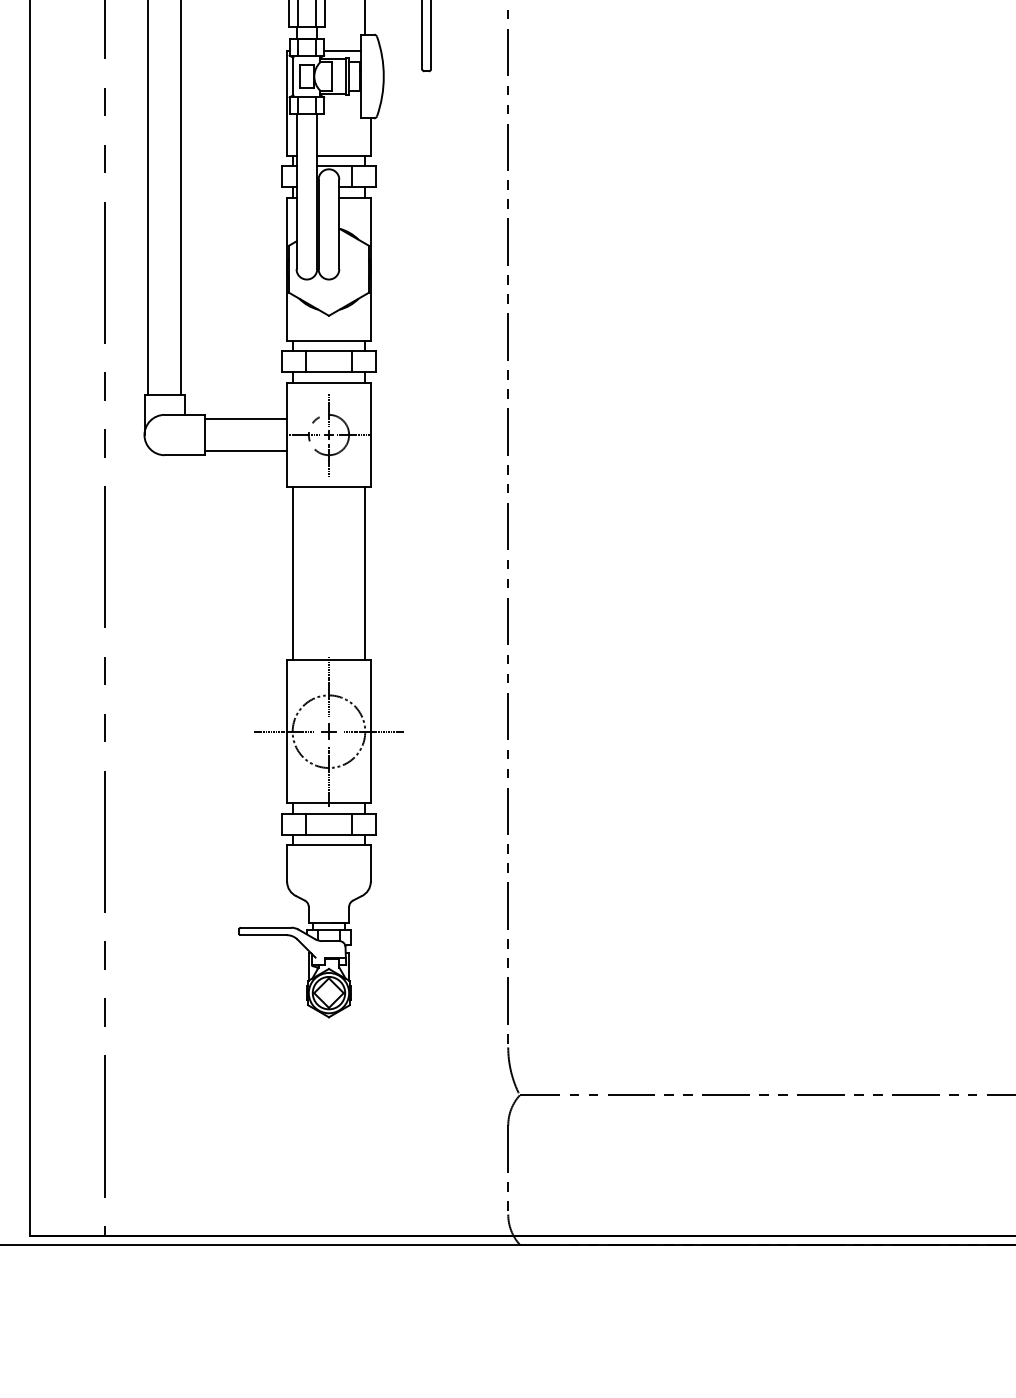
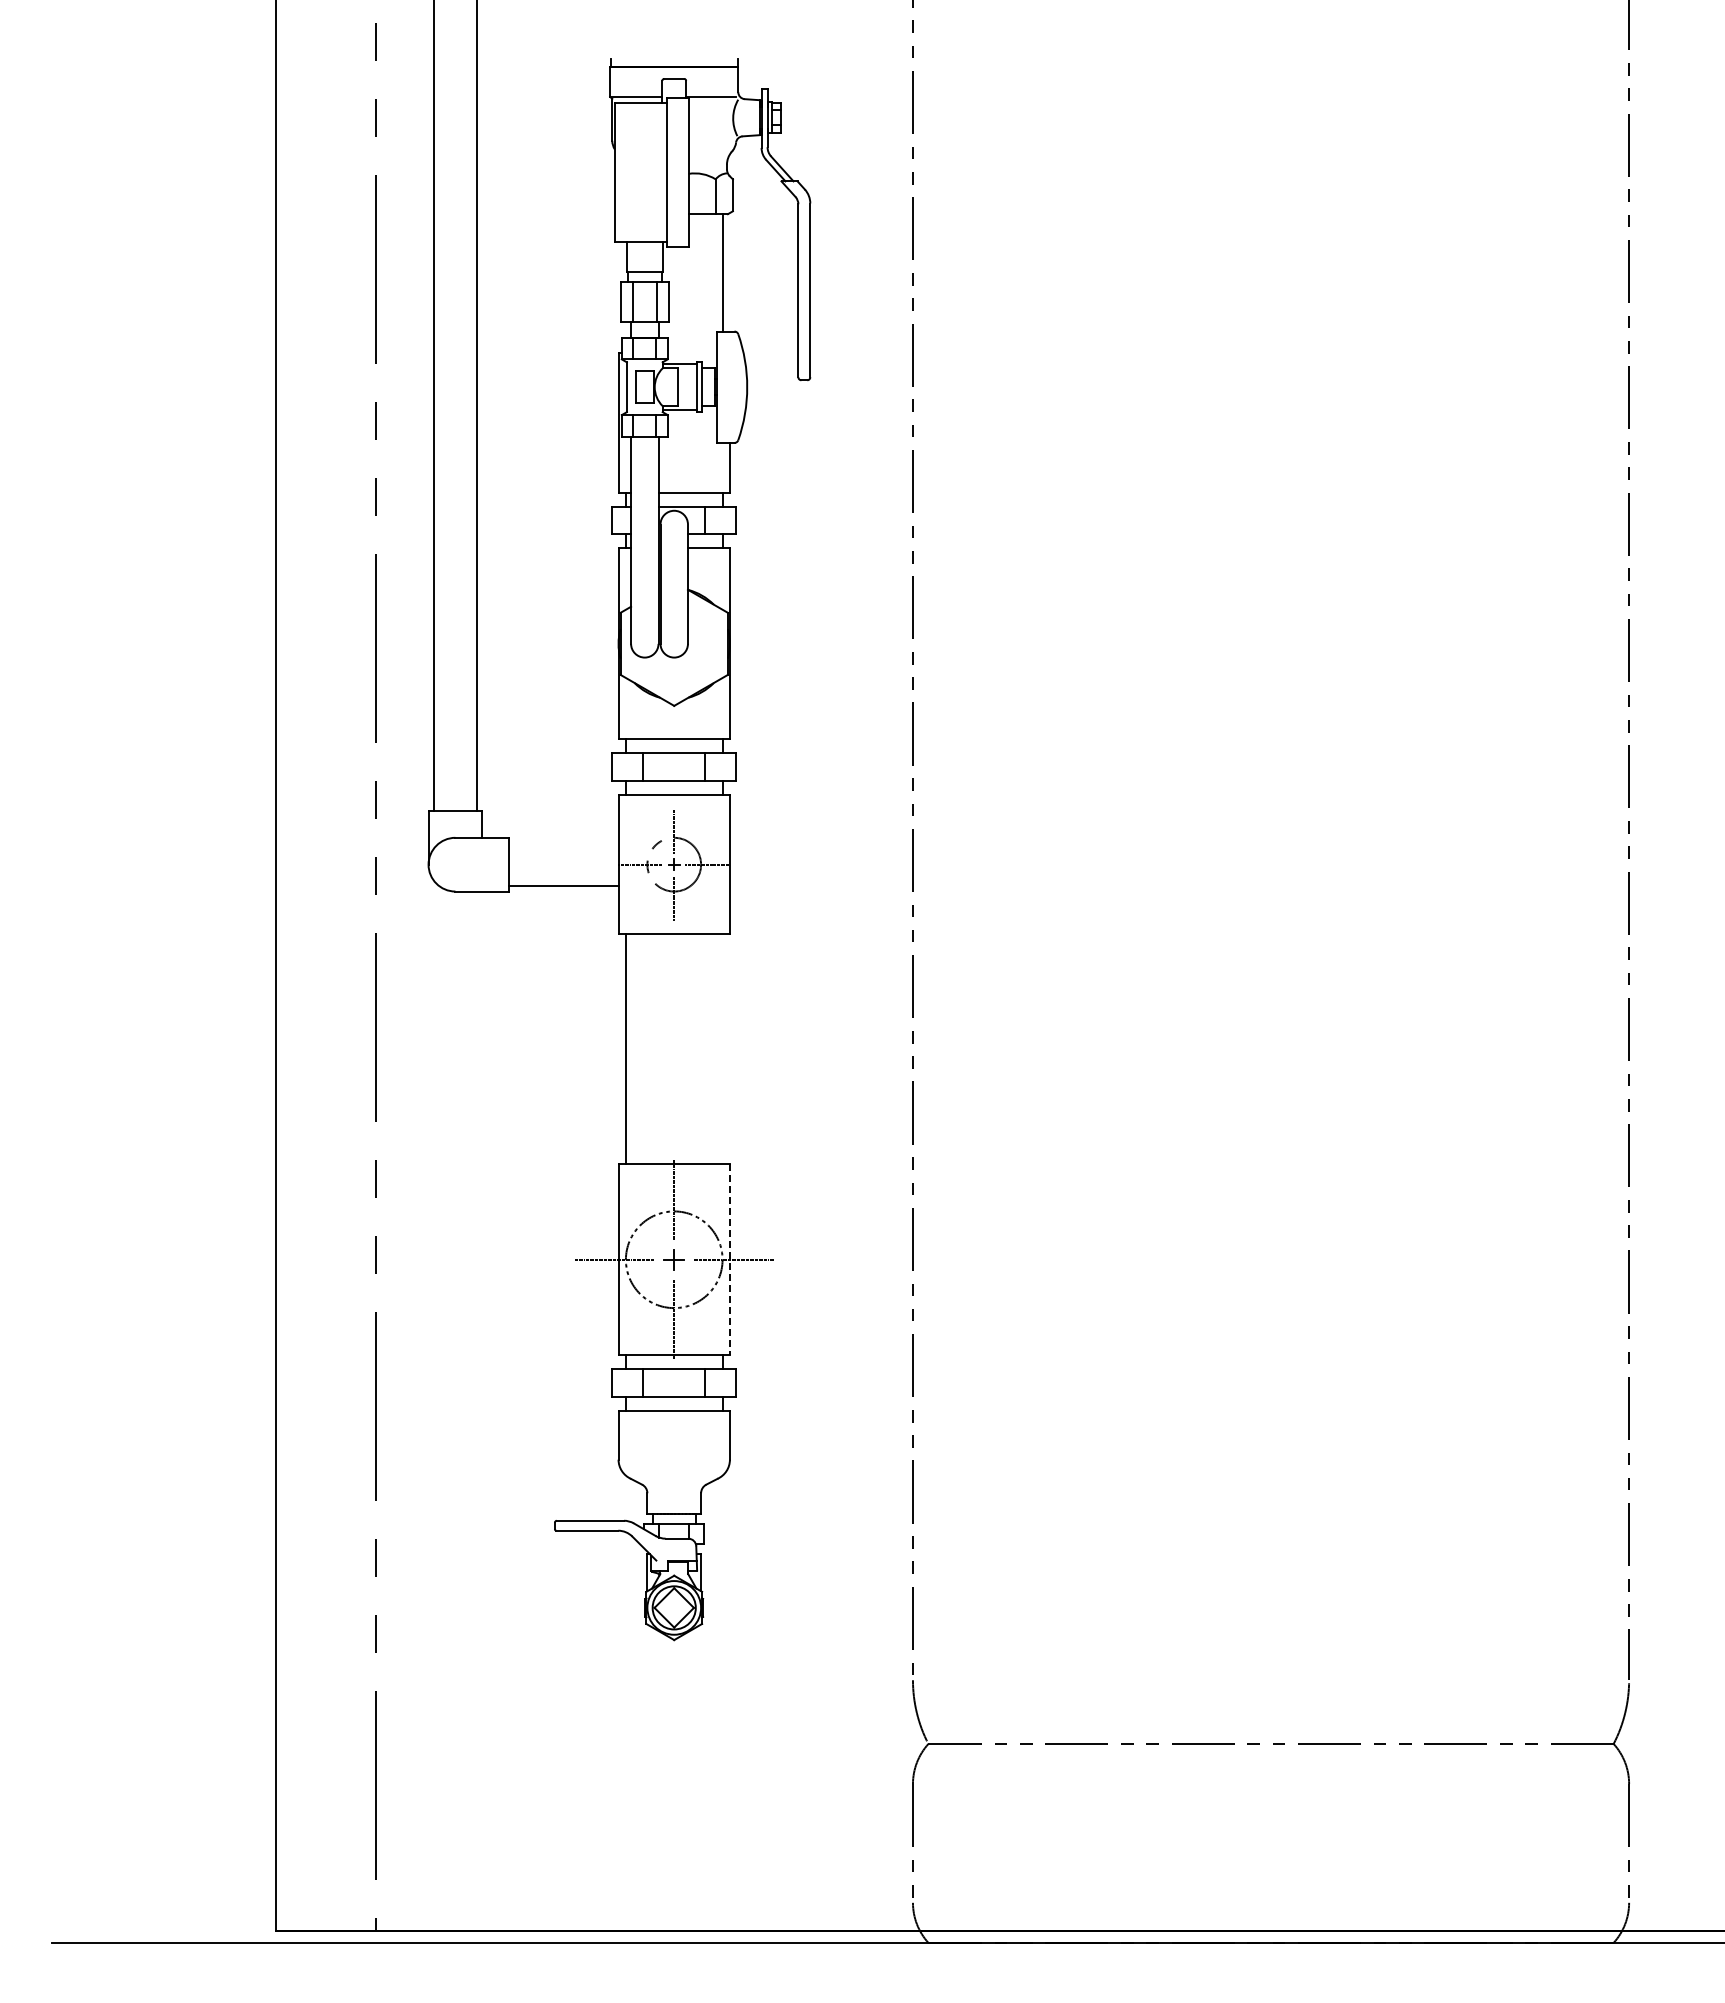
line: (342, 51) -> (692, 353), removed
line: (245, 419) -> (563, 843), removed
line: (365, 573) -> (722, 1049), removed
line: (370, 732) -> (729, 1260), solid -> dashed

